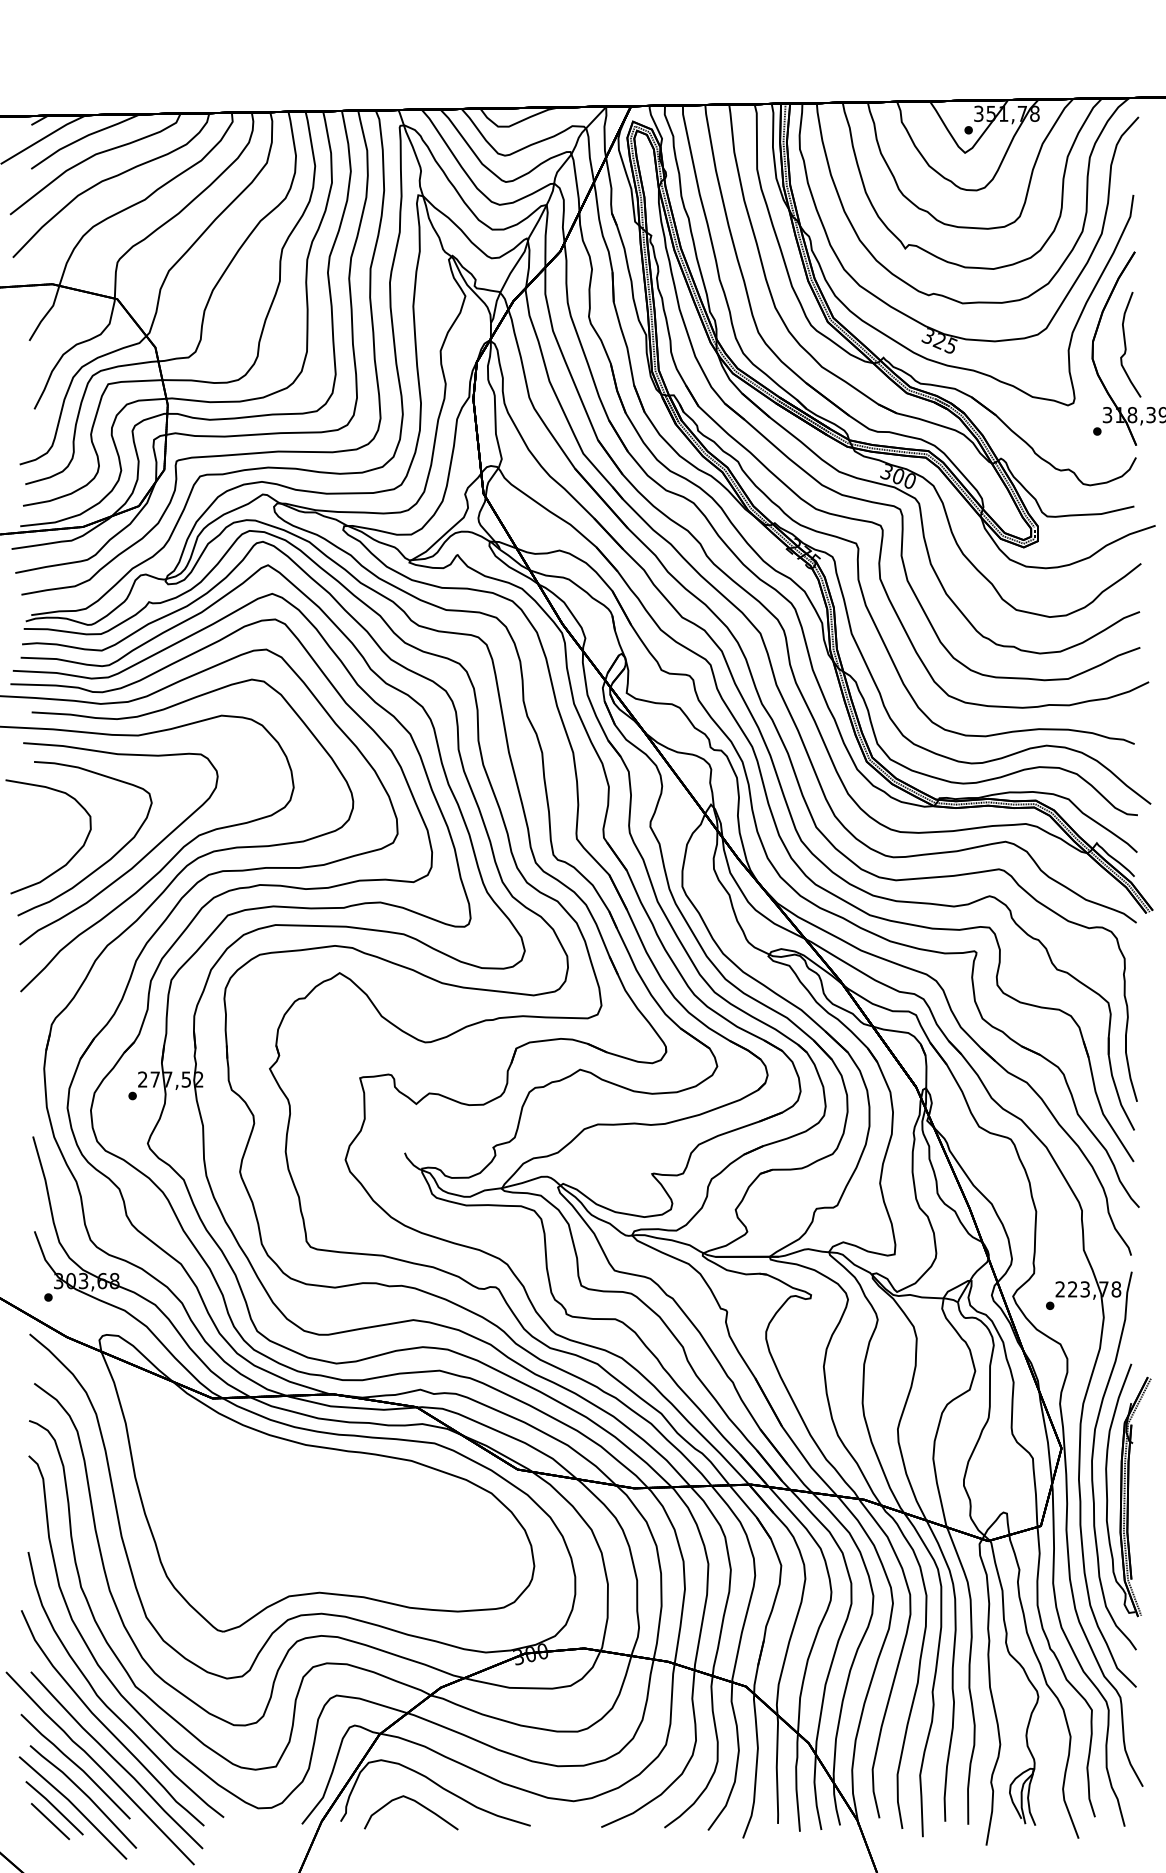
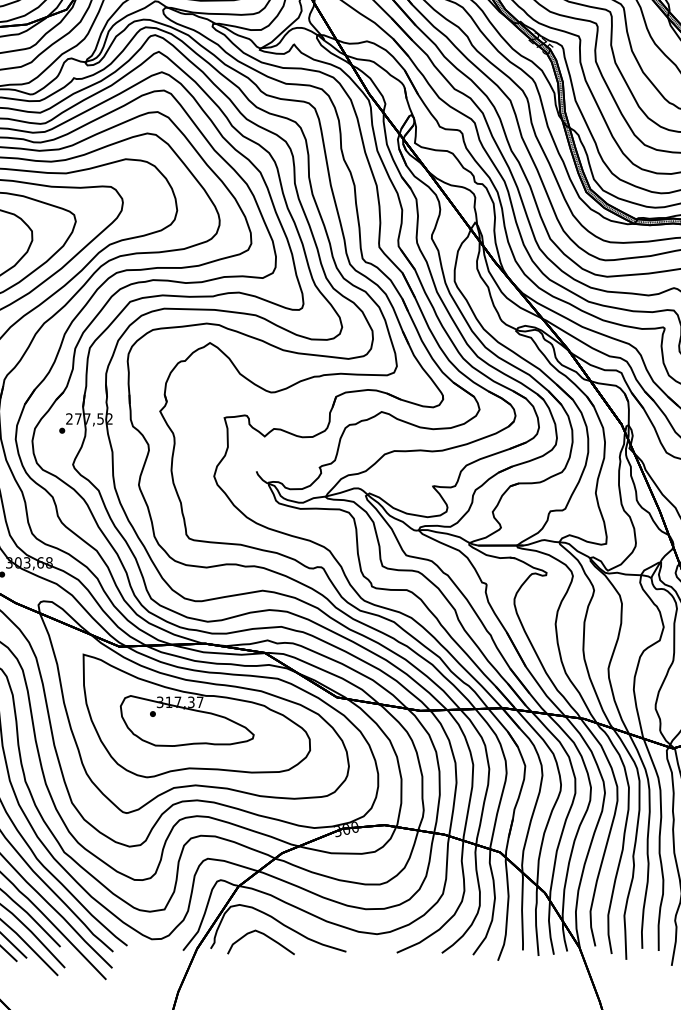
part: (320, 1495) -> (196, 715), added

